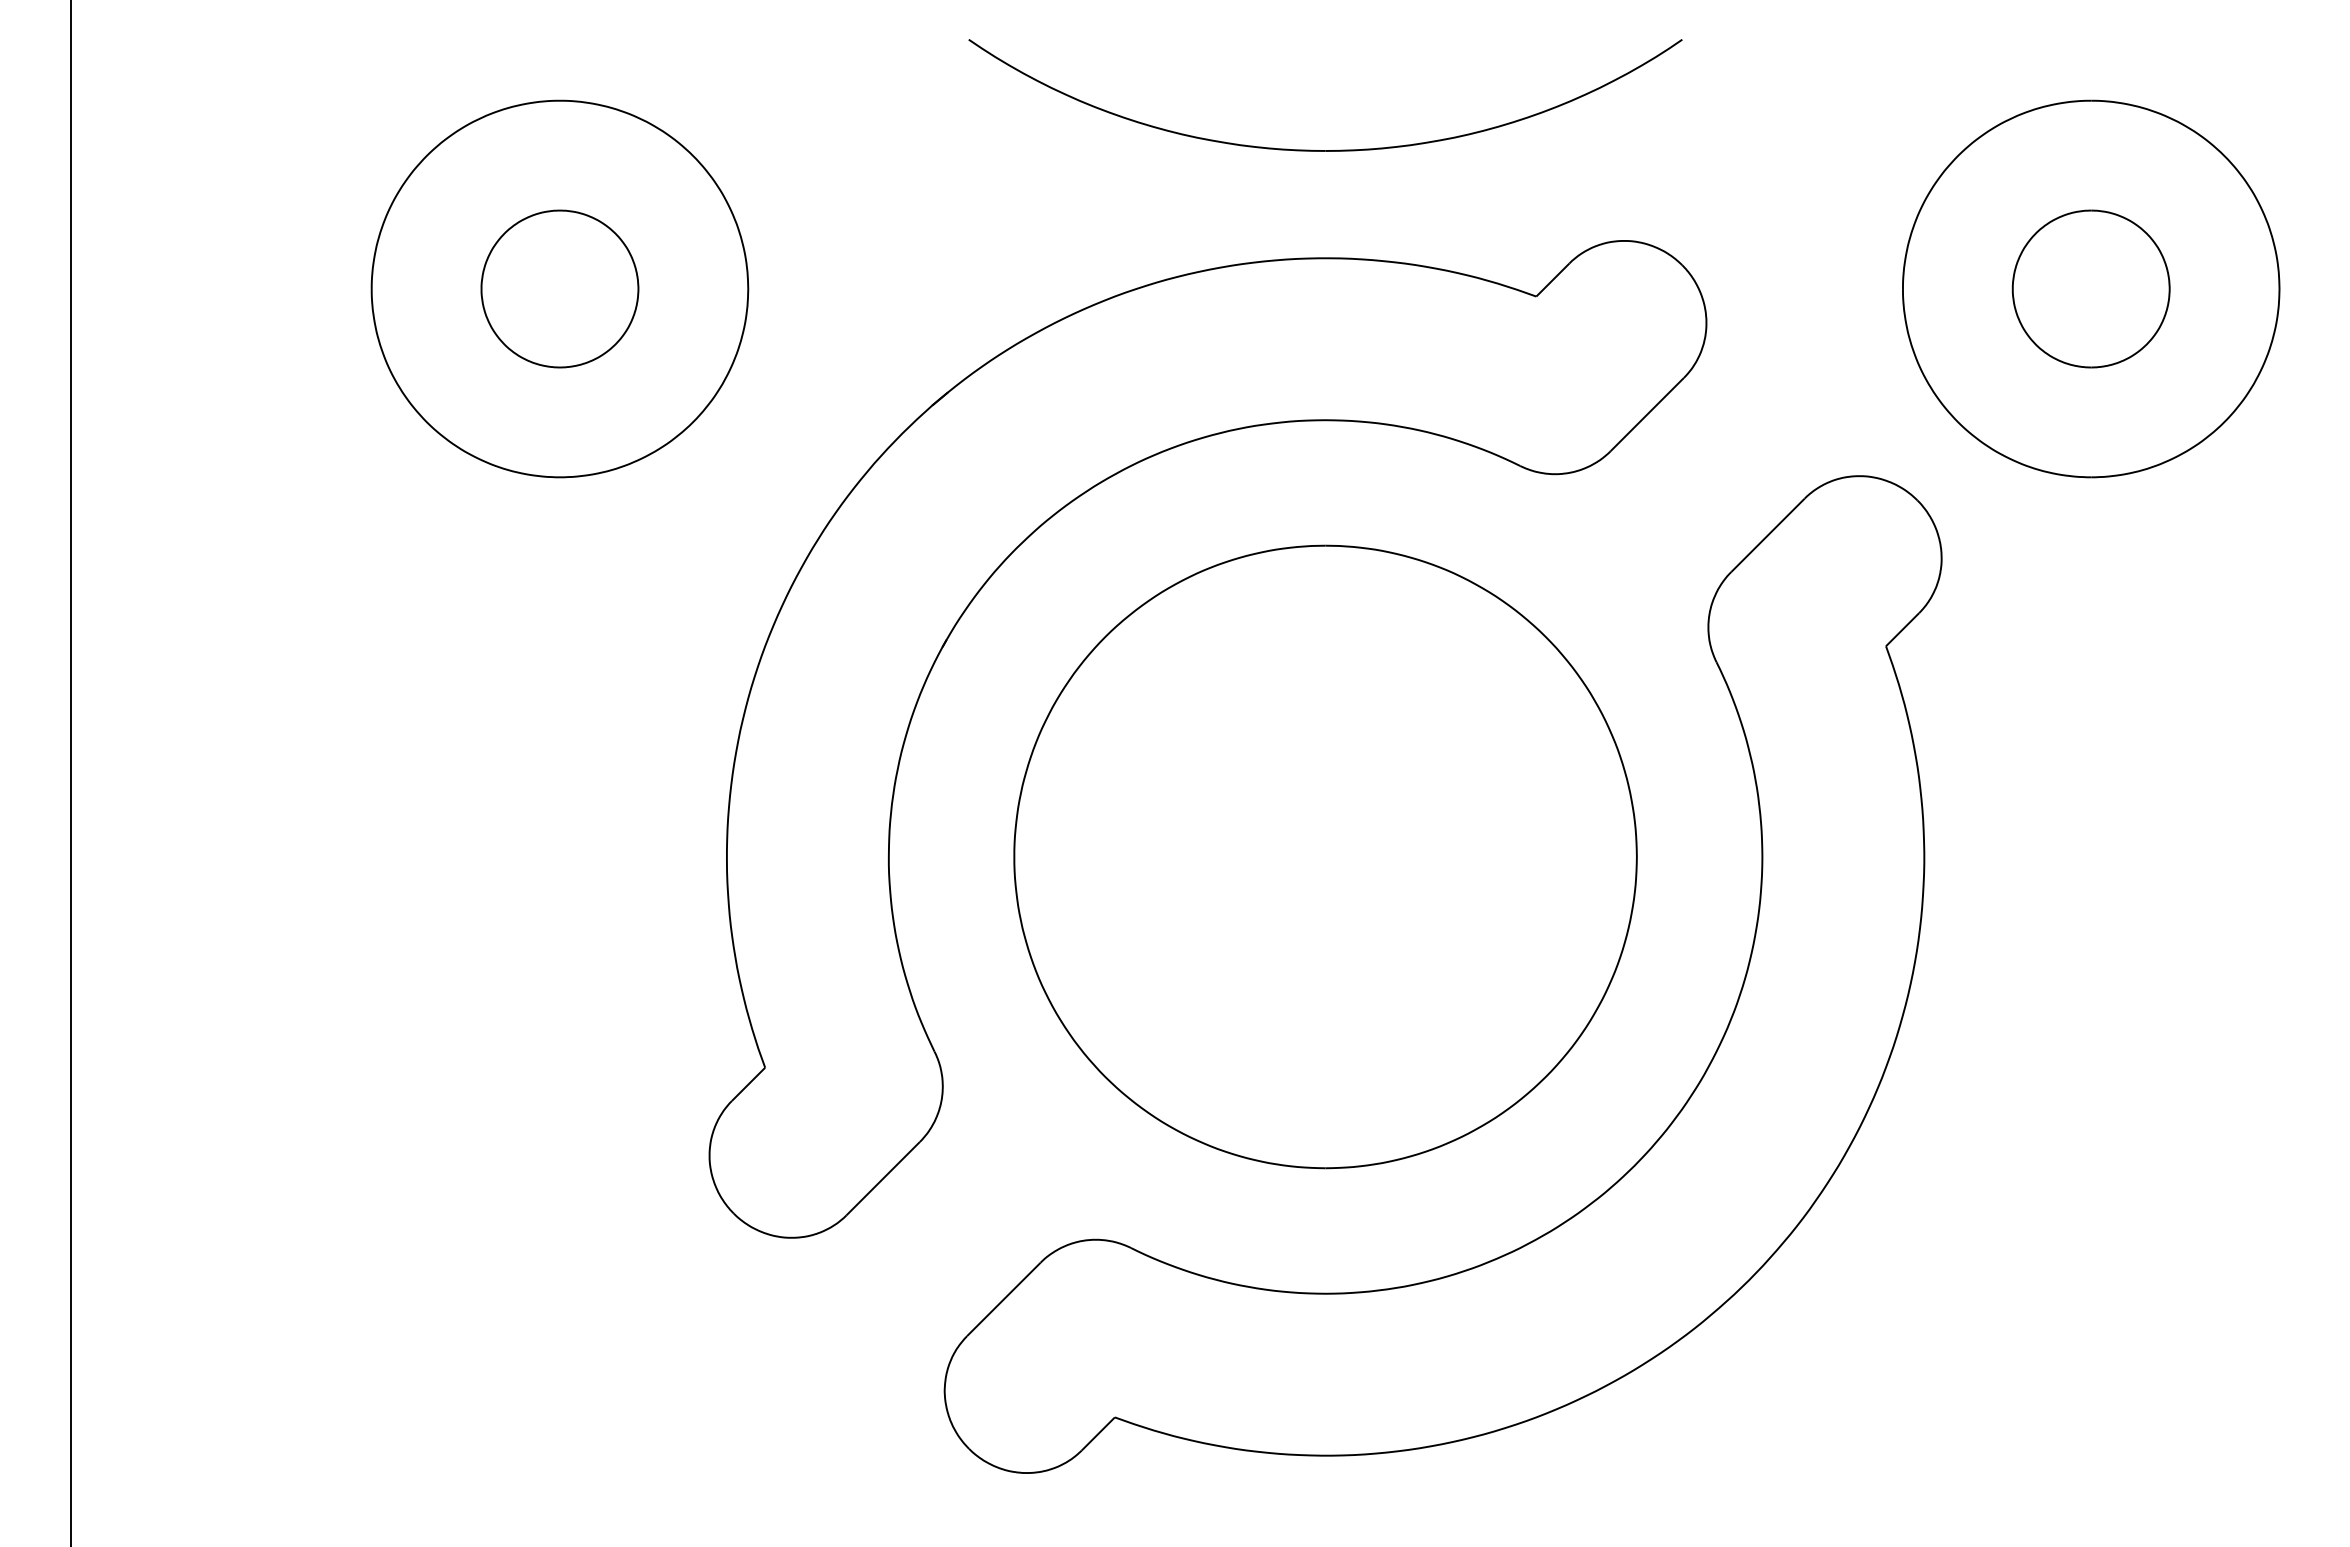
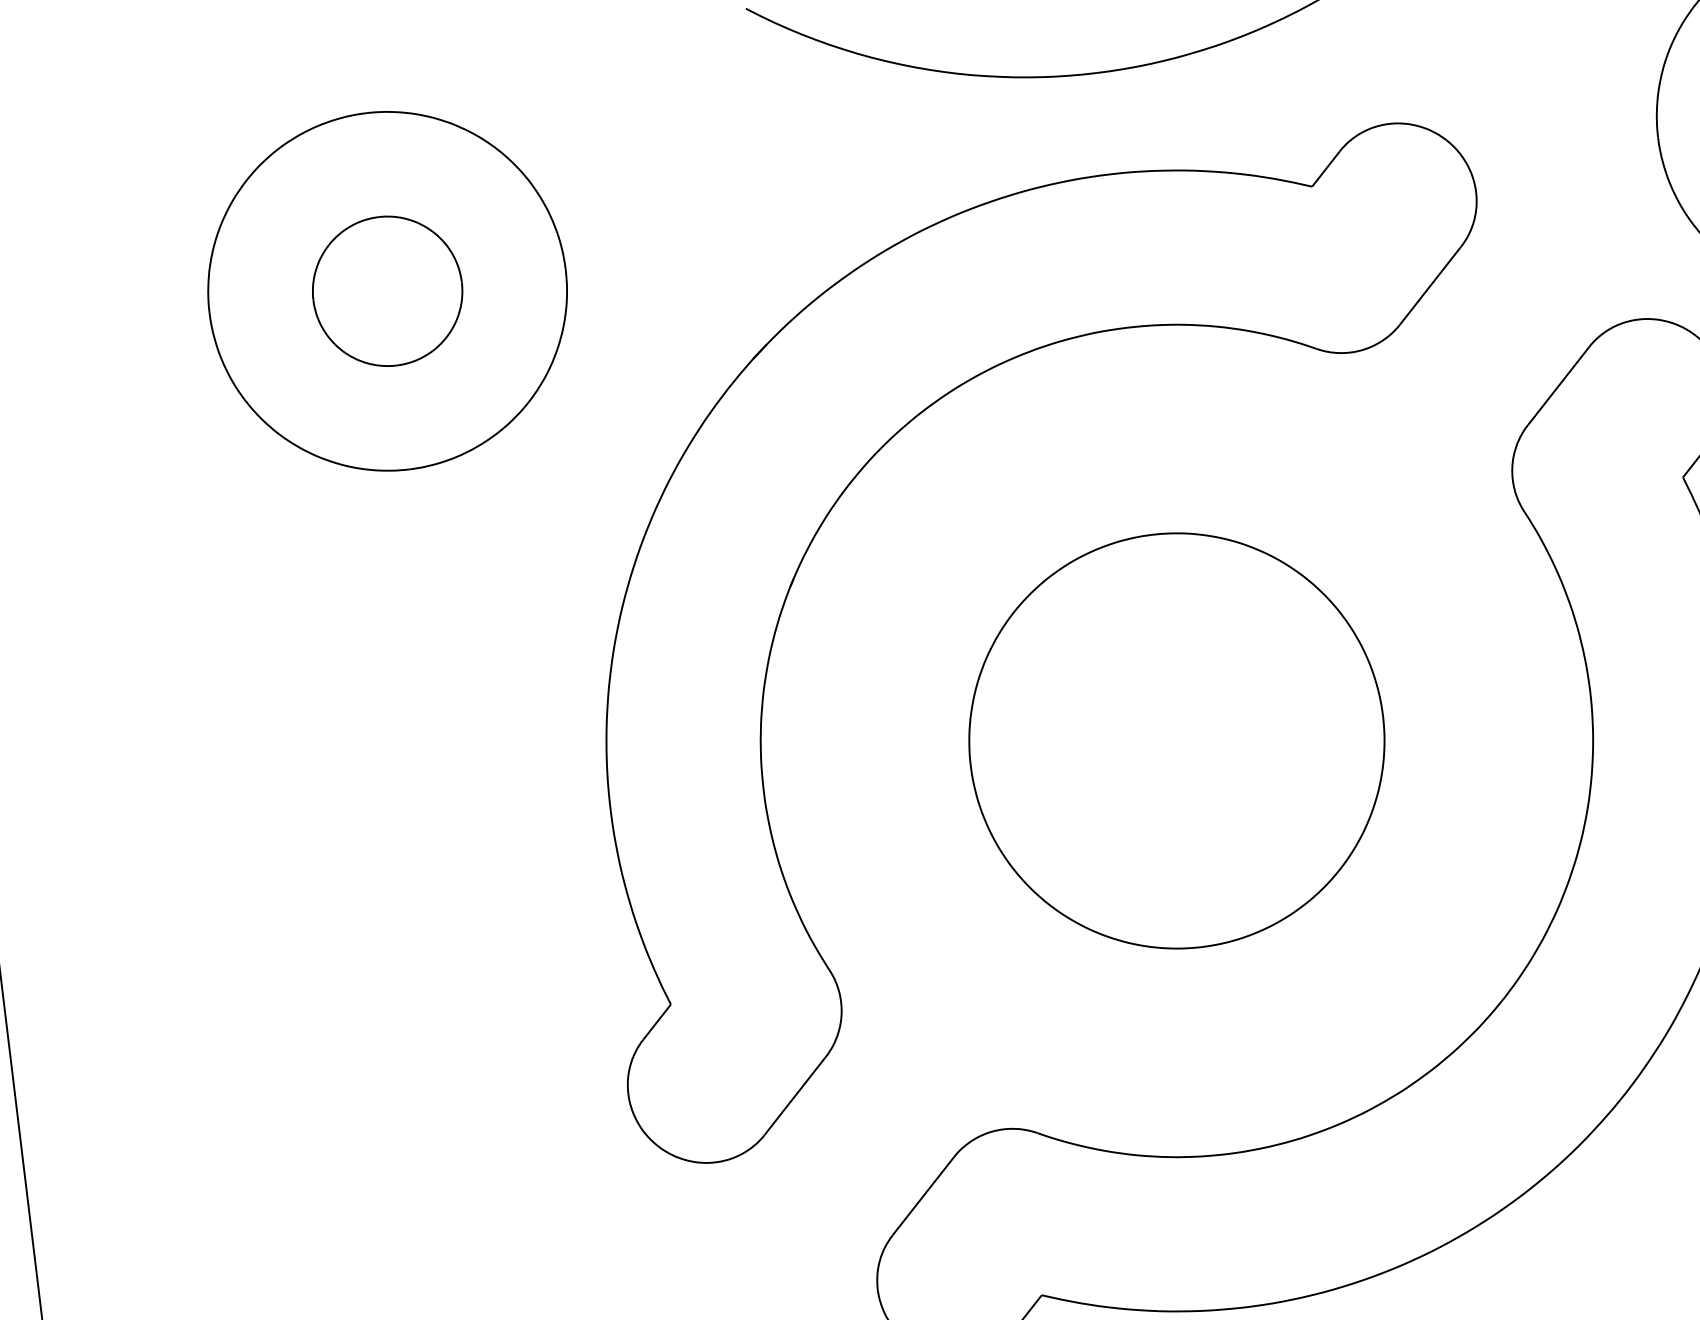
part: (1325, 856) -> (1176, 740), size x0.7

